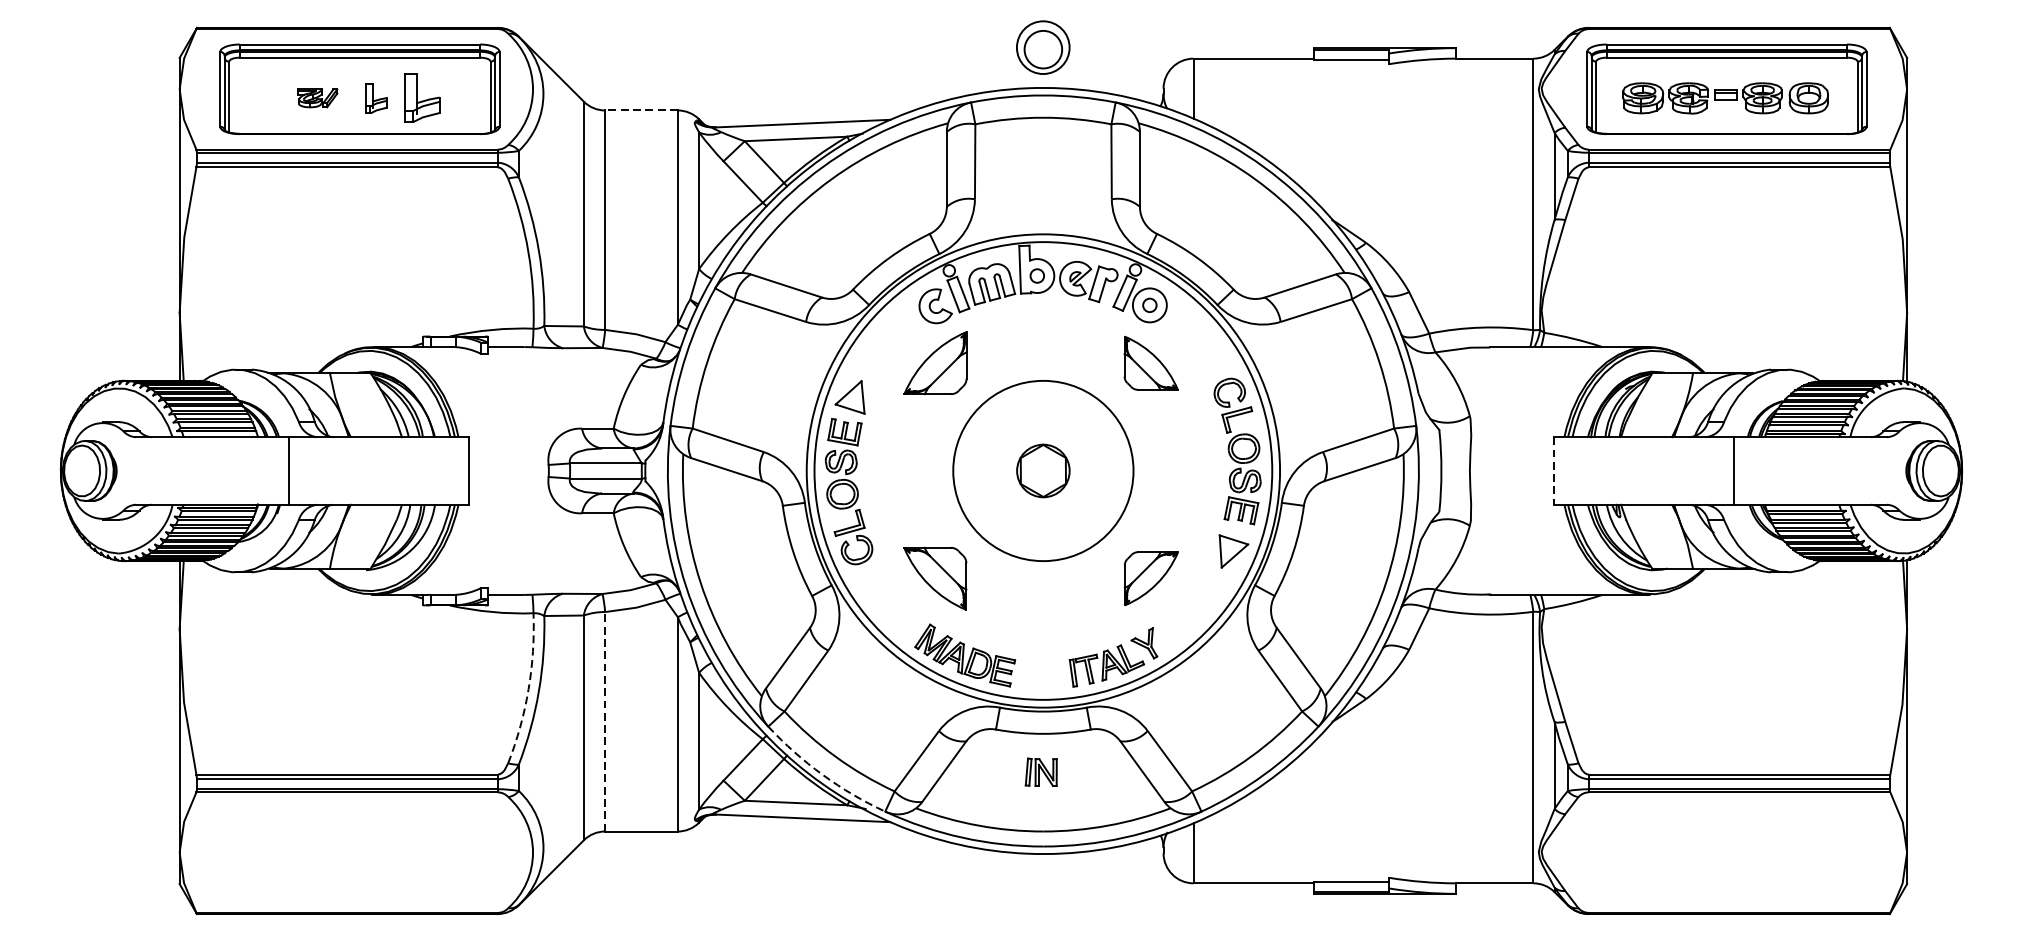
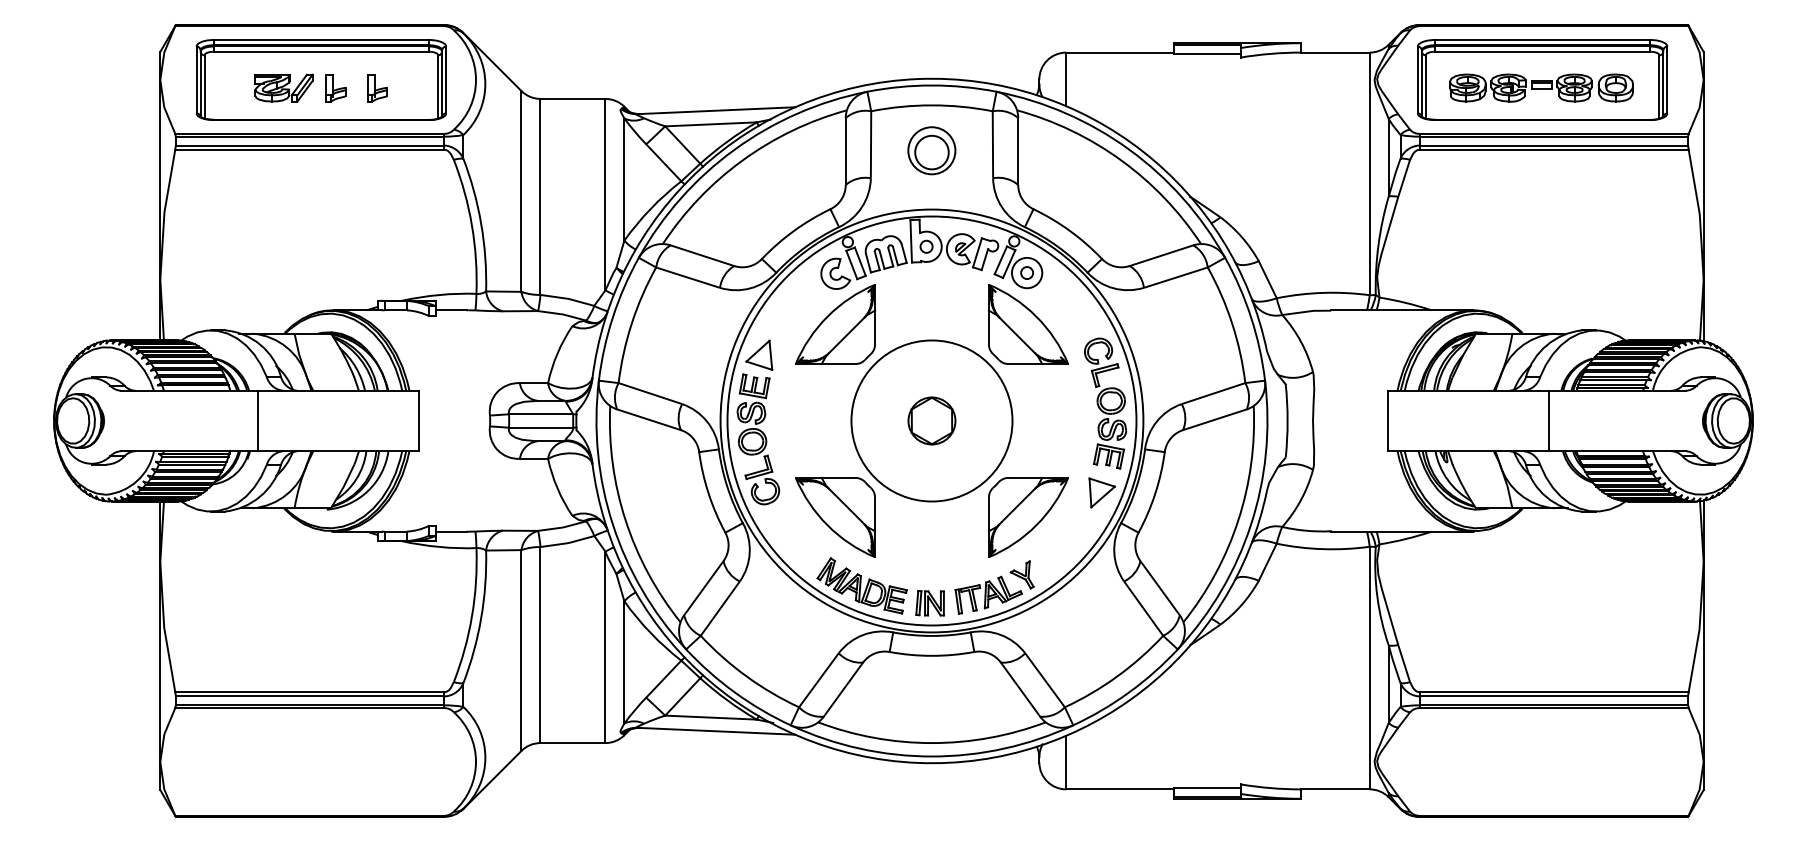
part: (1042, 47) -> (931, 150), moved
part: (317, 97) -> (283, 87), size x1.67
part: (422, 98) -> (377, 88), size x0.62
line: (641, 110) -> (572, 98), dashed -> solid
part: (935, 362) -> (835, 324), size x1.43
part: (1150, 362) -> (1027, 324), size x1.67
line: (1554, 471) -> (1388, 421), dashed -> solid
part: (935, 577) -> (835, 516), size x1.43
part: (1151, 577) -> (1028, 516), size x1.67
arc: (529, 689) -> (472, 616), dashed -> solid
line: (605, 721) -> (540, 644), dashed -> solid
part: (1040, 772) -> (929, 603), moved
arc: (822, 774) -> (734, 692), dashed -> solid

